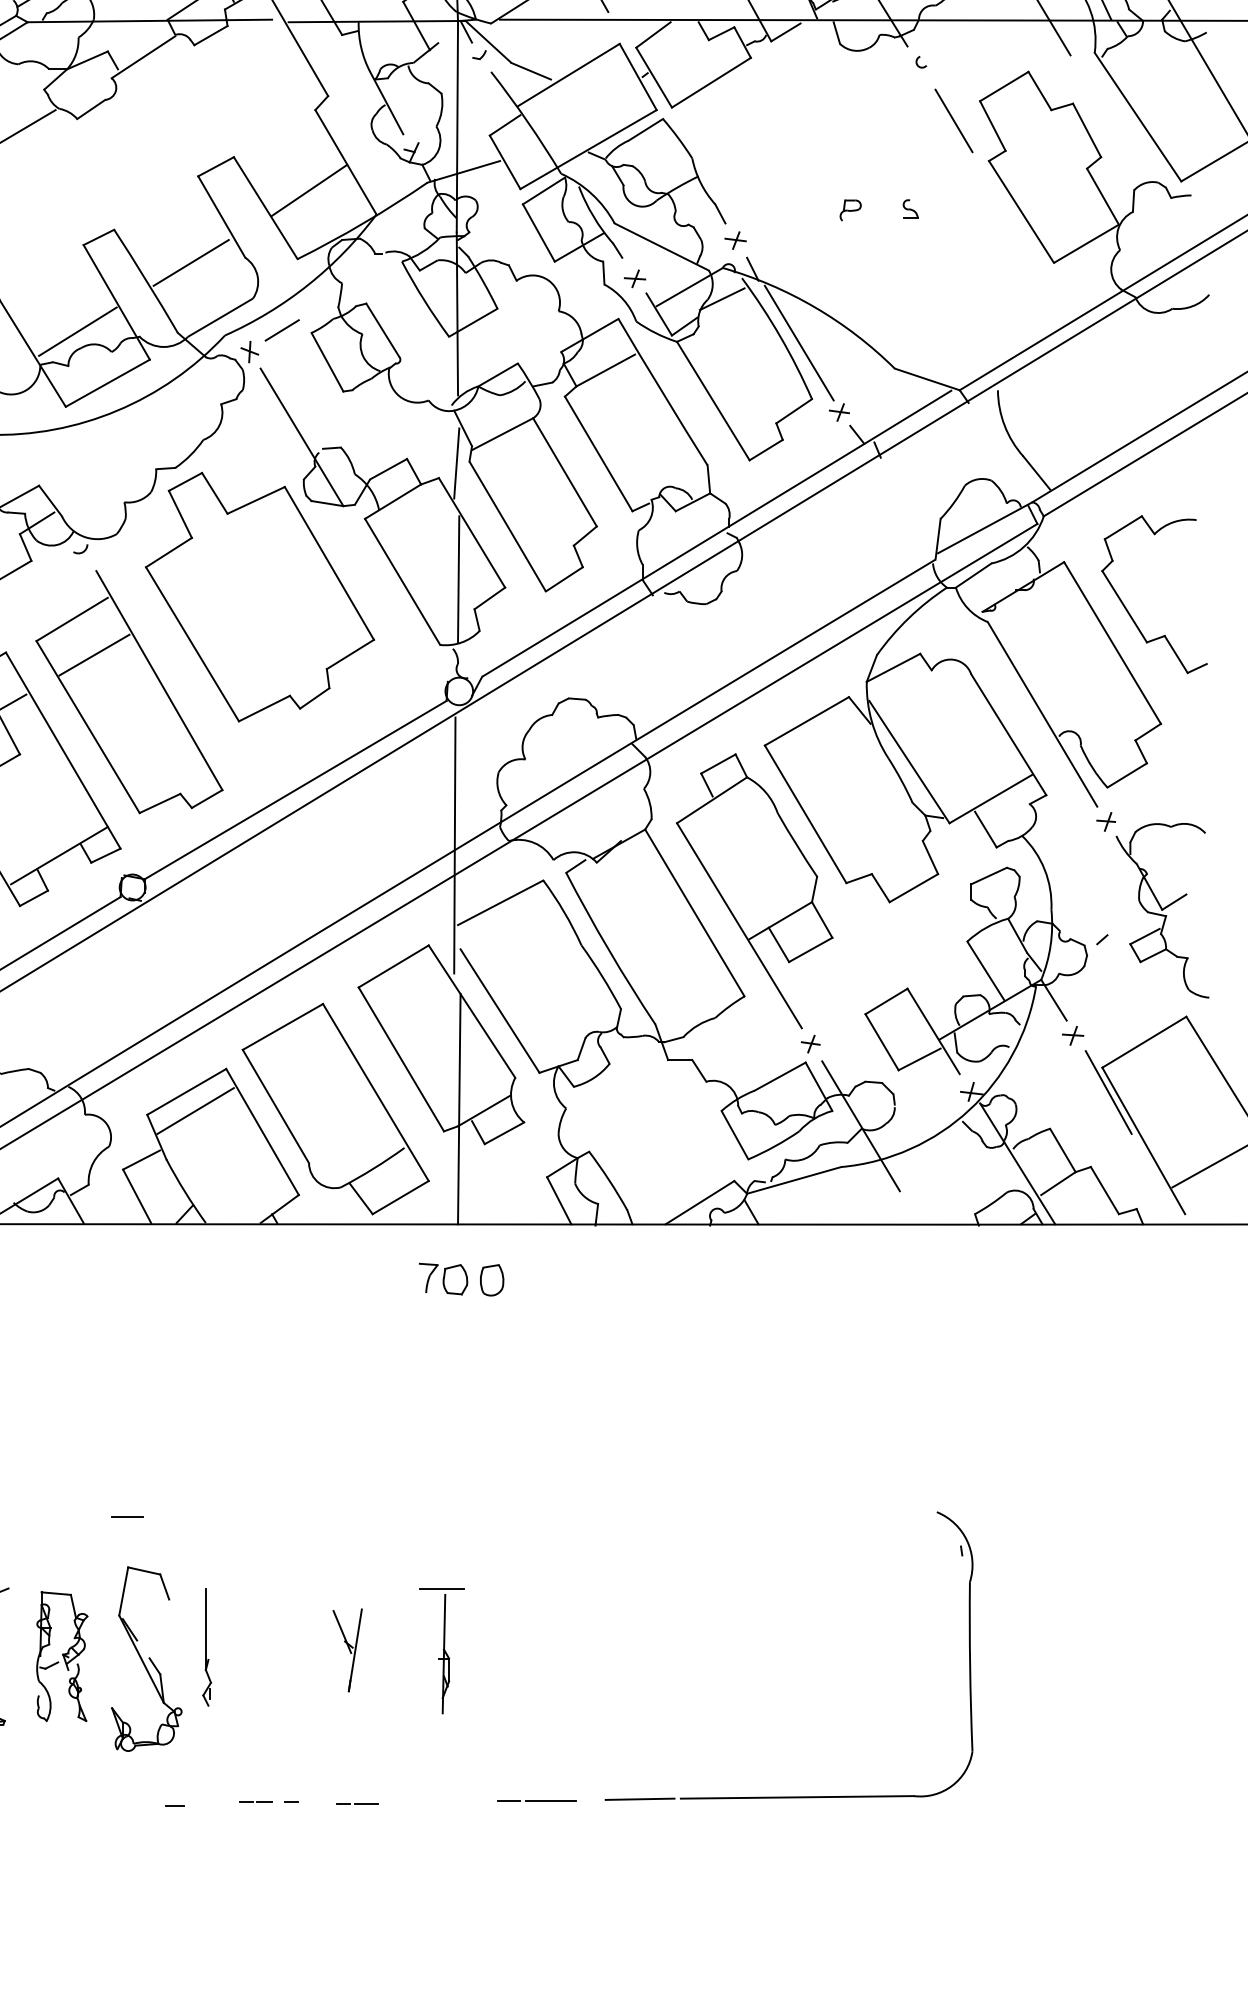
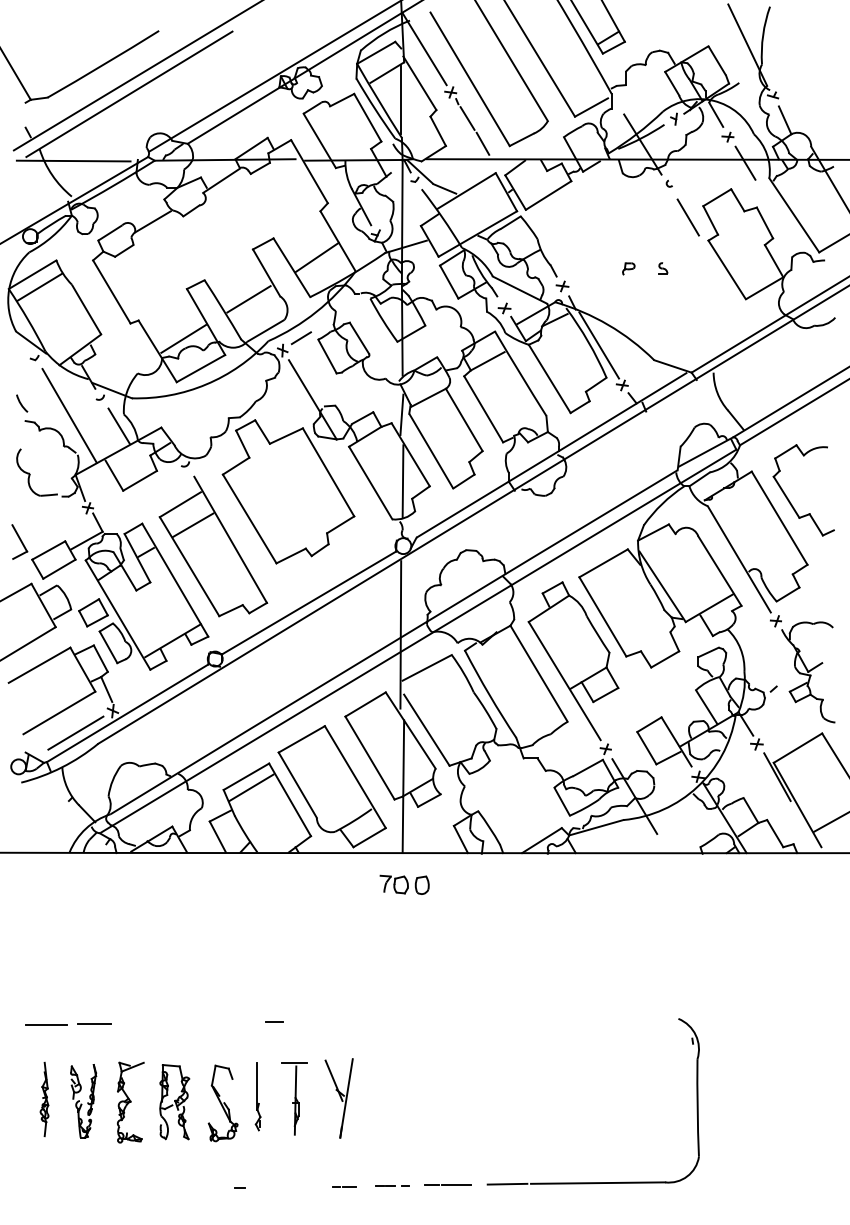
line: (127, 1516) -> (274, 1021), moved
part: (346, 1650) -> (338, 1098), size x1.67
part: (442, 1650) -> (294, 1098), moved
part: (145, 1659) -> (222, 1103), size x0.71
line: (268, 1801) -> (392, 1185), moved

